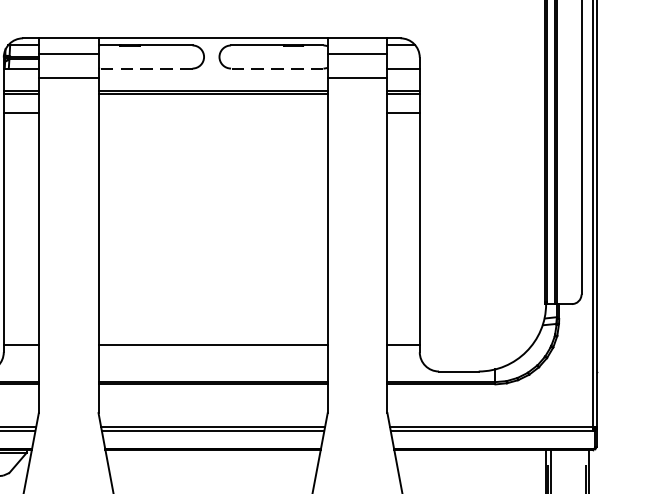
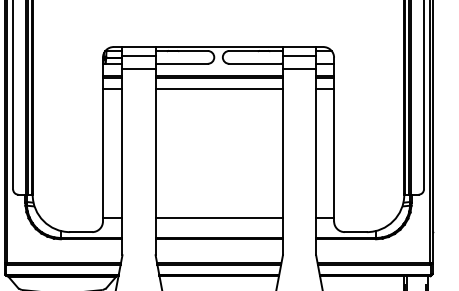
line: (146, 67) -> (182, 63), dashed -> solid
line: (276, 67) -> (254, 63), dashed -> solid
line: (211, 112) -> (218, 88), added

